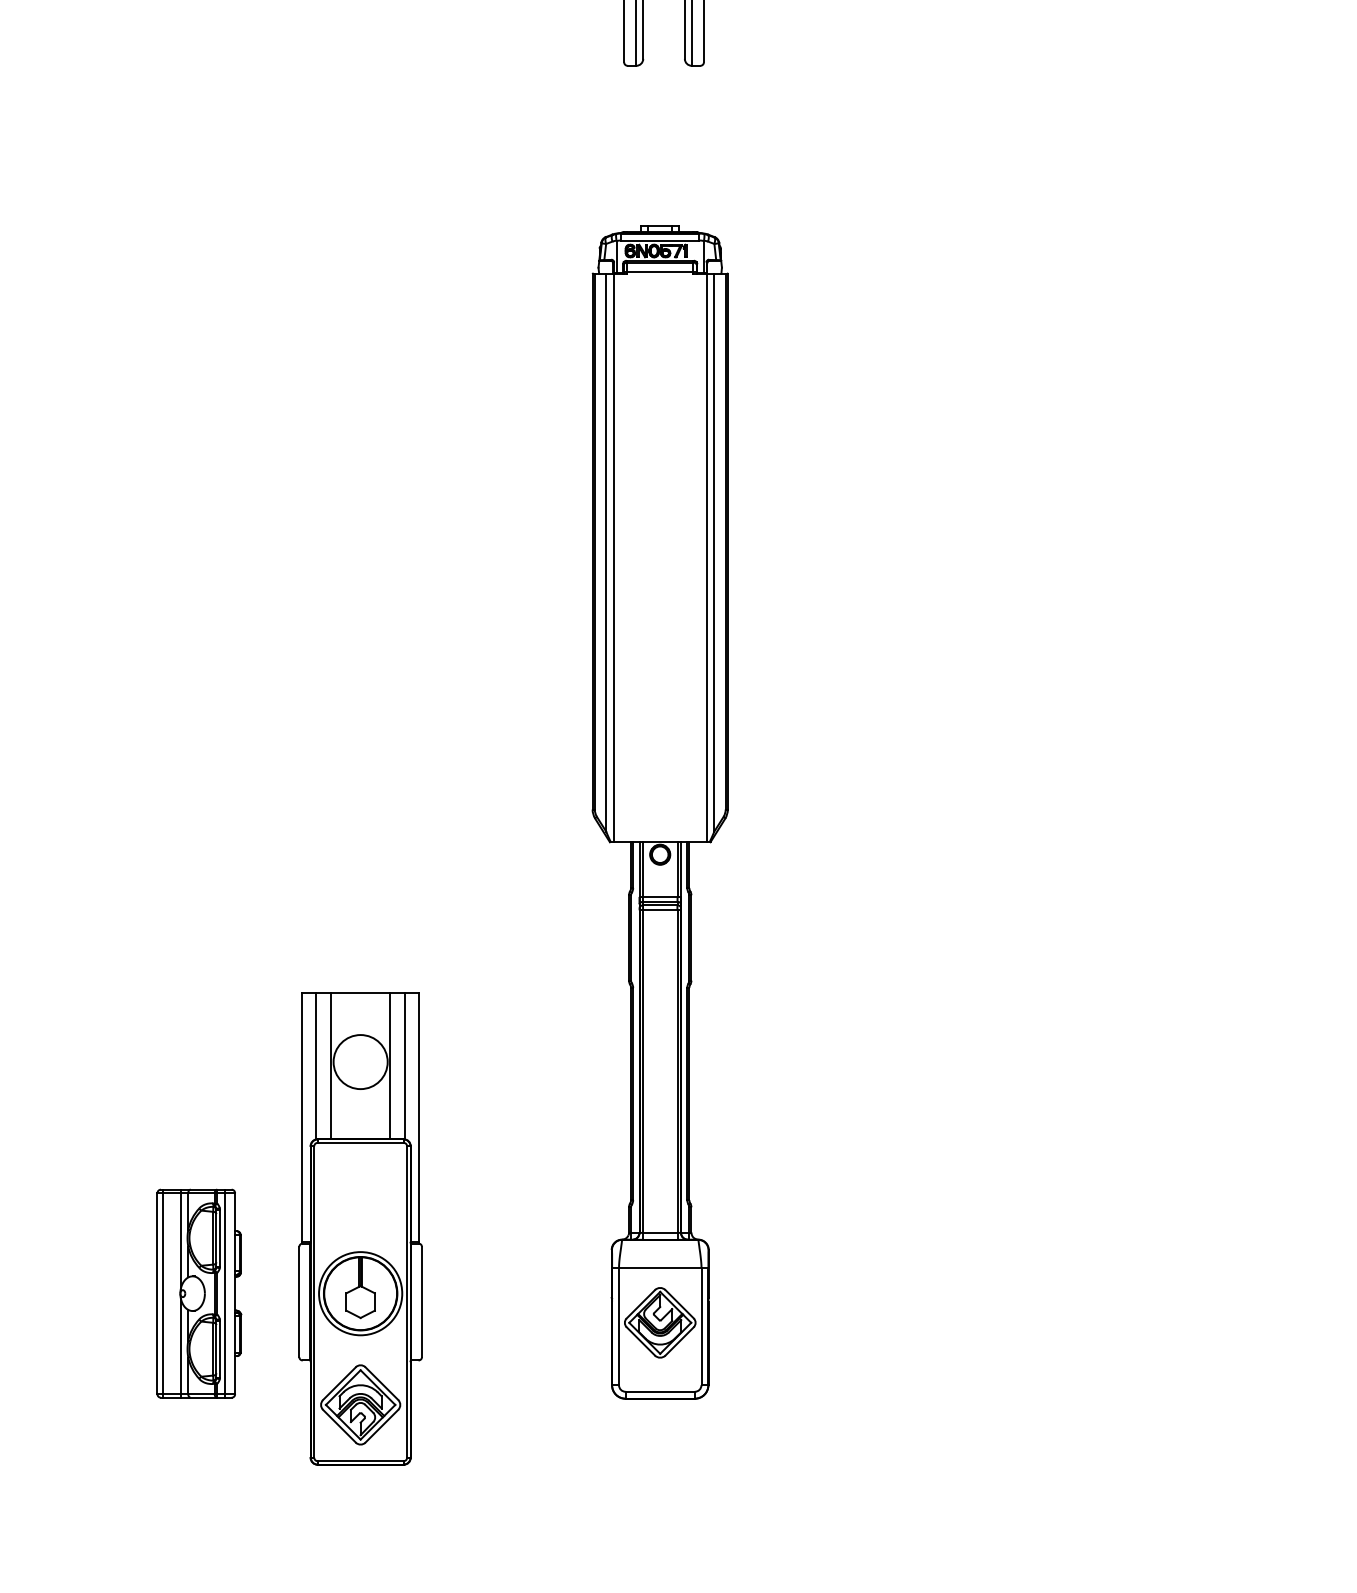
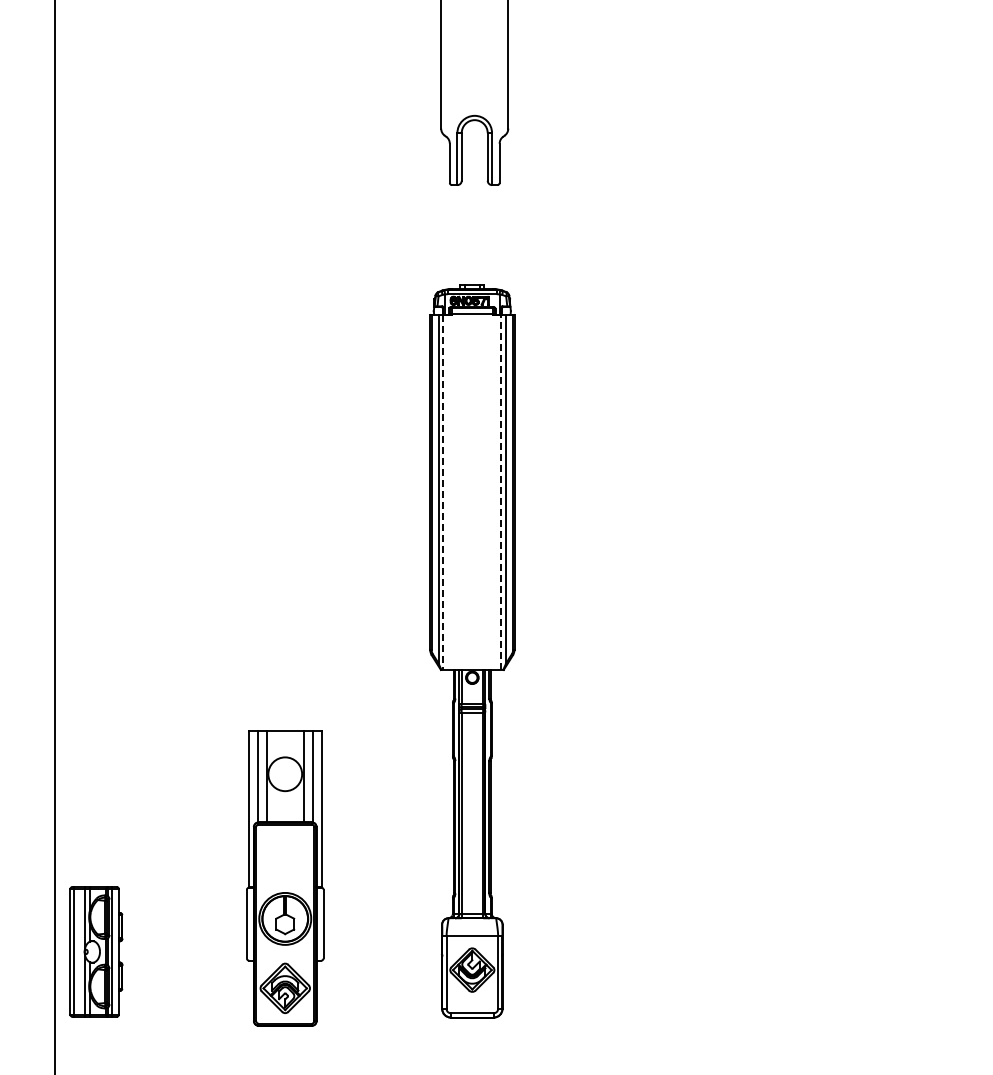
line: (614, 558) -> (443, 492), solid -> dashed
line: (706, 558) -> (501, 492), solid -> dashed
part: (361, 1228) -> (285, 878), moved
part: (199, 1293) -> (96, 951), moved

